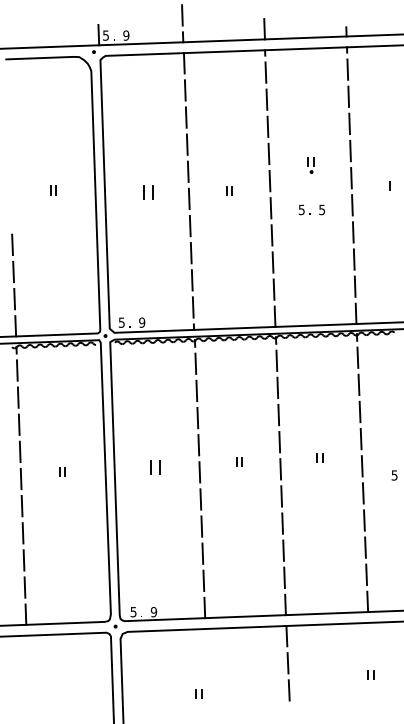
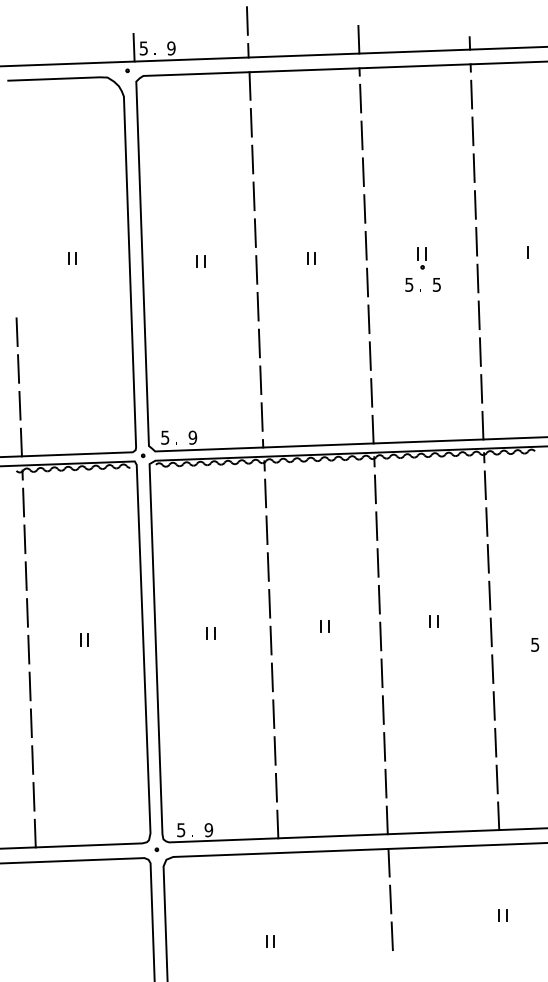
part: (310, 165) -> (421, 258), moved
part: (147, 192) -> (200, 261), size x0.62
part: (155, 466) -> (210, 632), size x0.62

